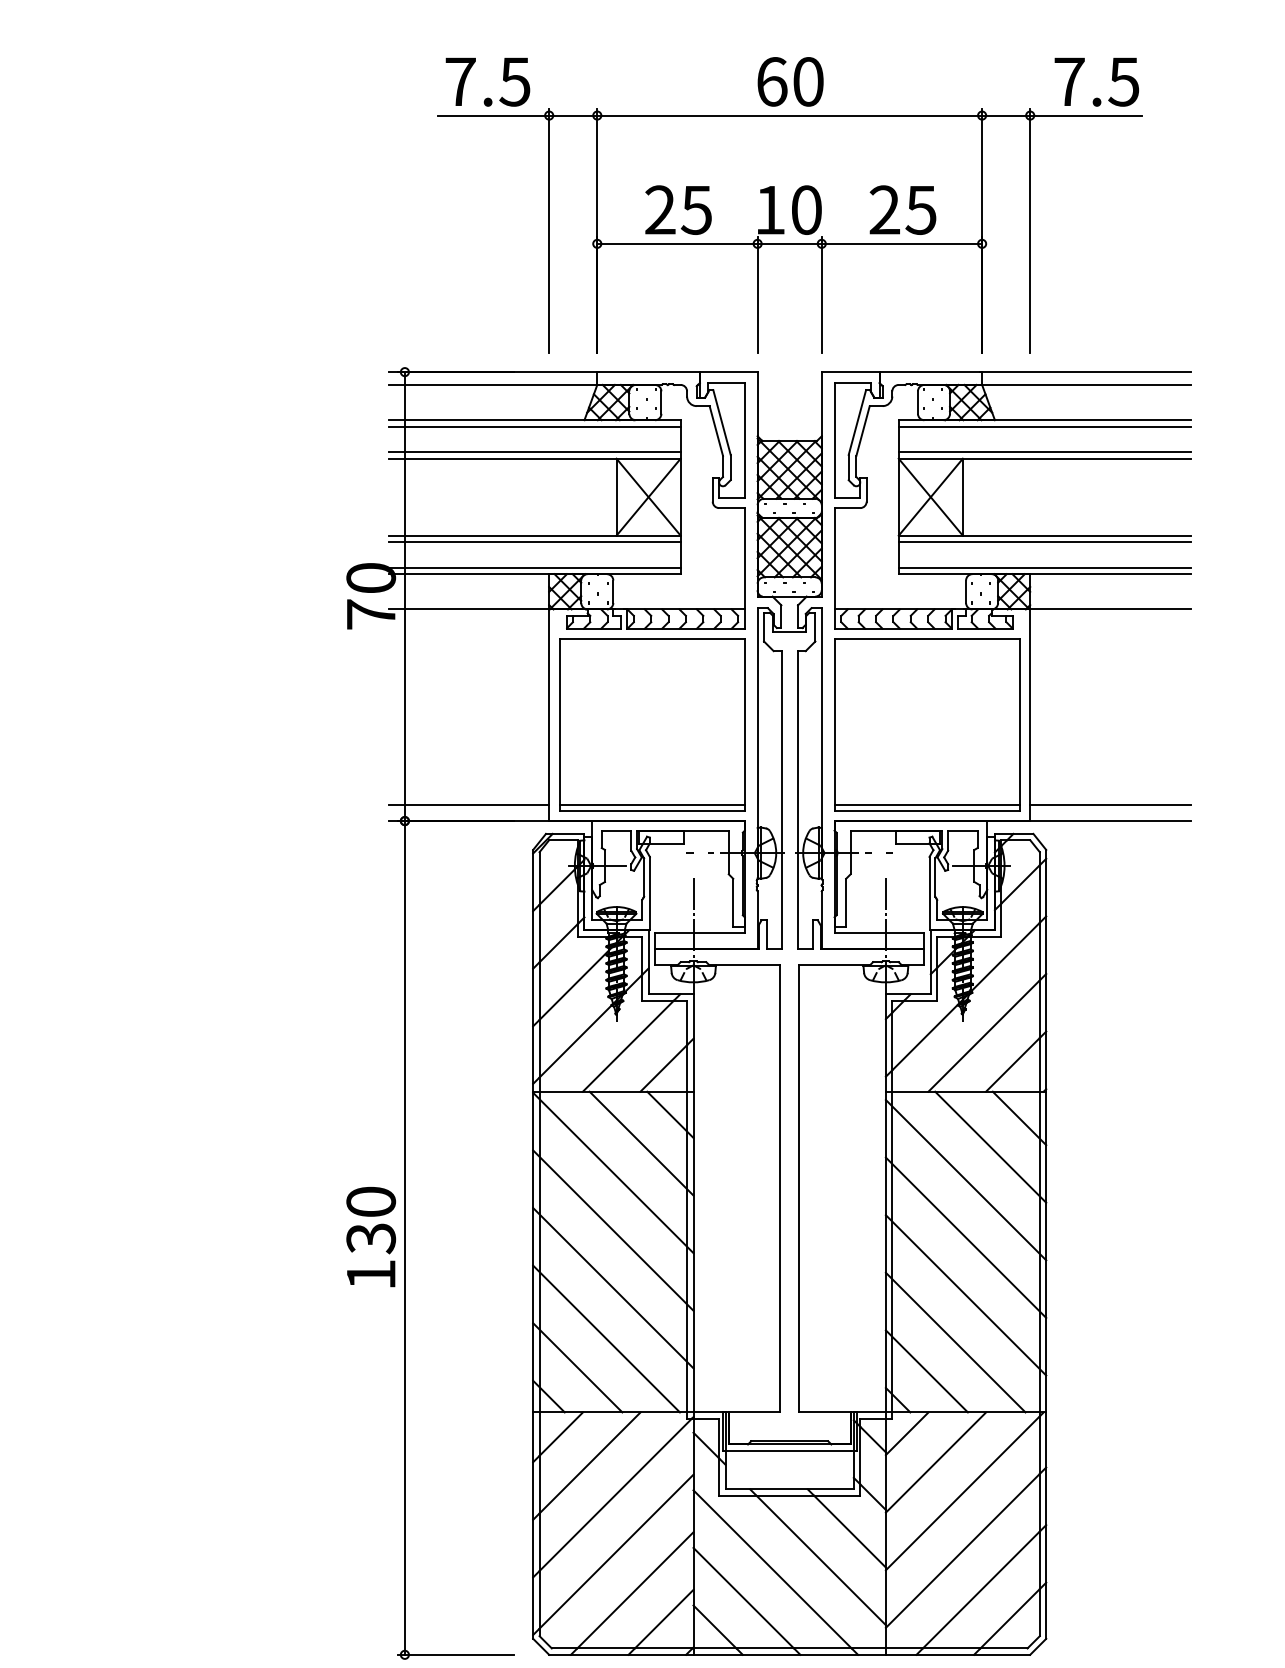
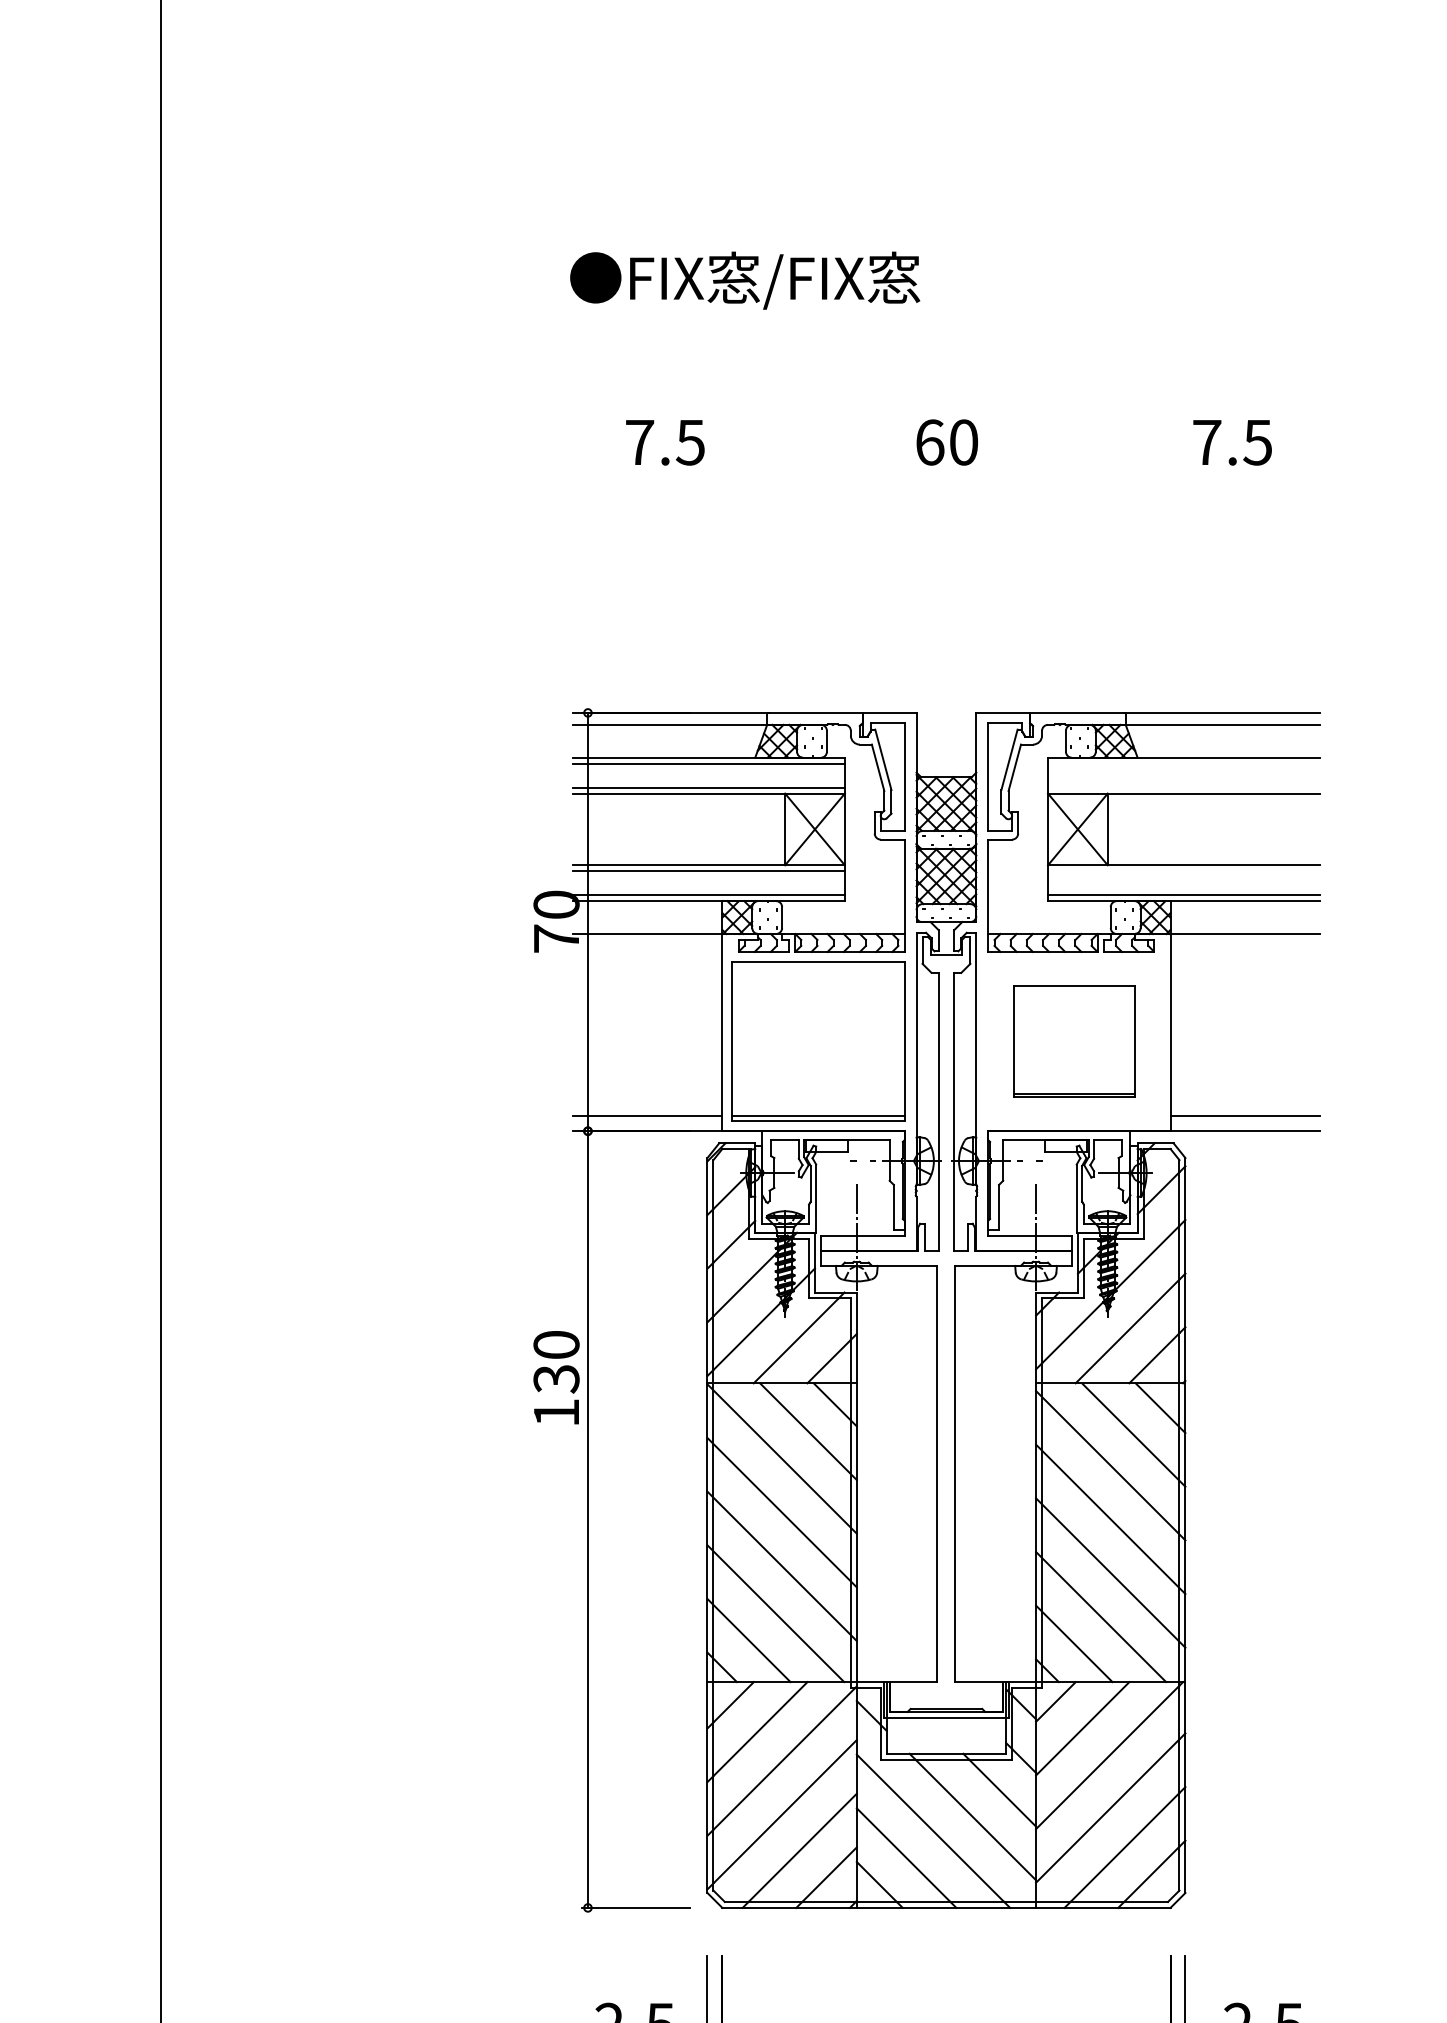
part: (788, 231) -> (945, 581), removed
line: (1044, 426) -> (1183, 763), removed
line: (1044, 452) -> (1183, 787), removed
line: (1044, 542) -> (1183, 871), removed
part: (927, 724) -> (1074, 1041), size x0.7
text: (371, 1236) -> (556, 1377), moved

